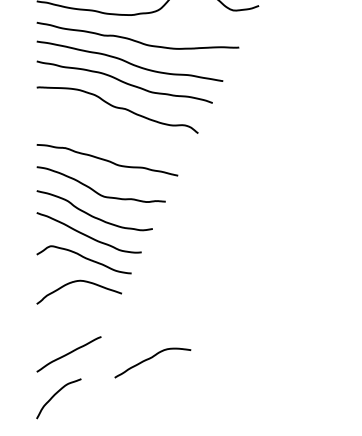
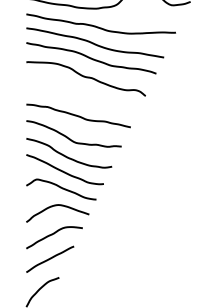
curve: (150, 359) -> (52, 235), moved

